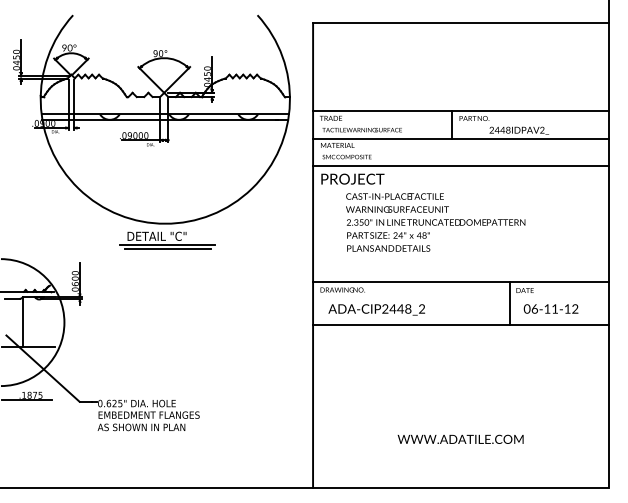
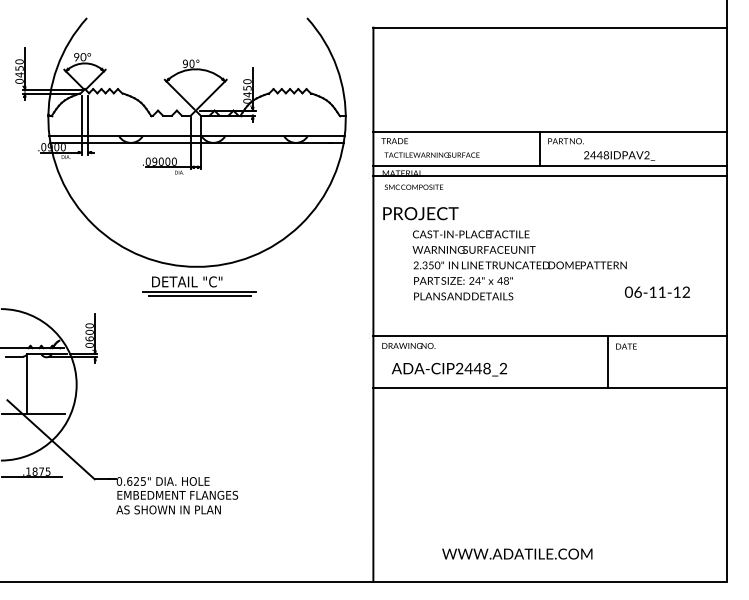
line: (461, 166) -> (550, 175), moved
text: (550, 308) -> (656, 291), moved
text: (460, 438) -> (517, 553), moved

